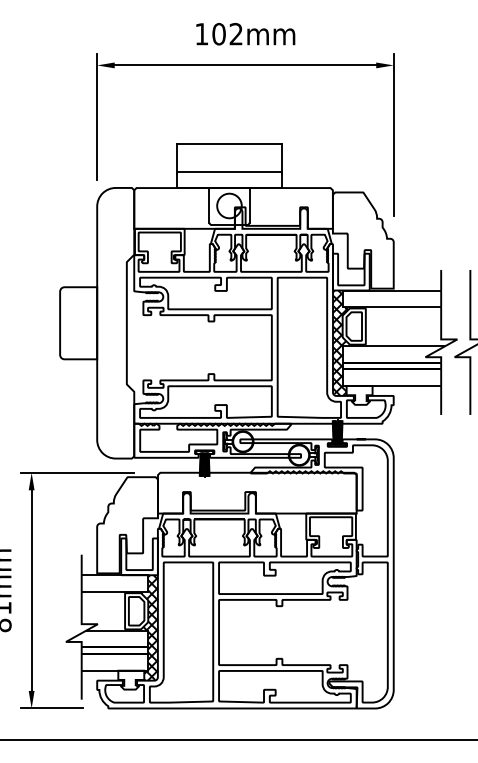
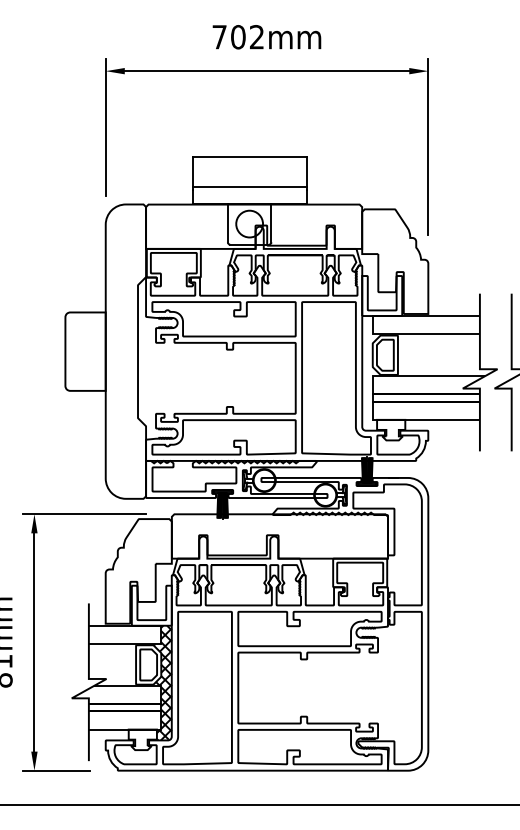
text: (201, 34) -> (219, 37), 102mm -> 702mm
hatch: (339, 342) -> (369, 372), removed

